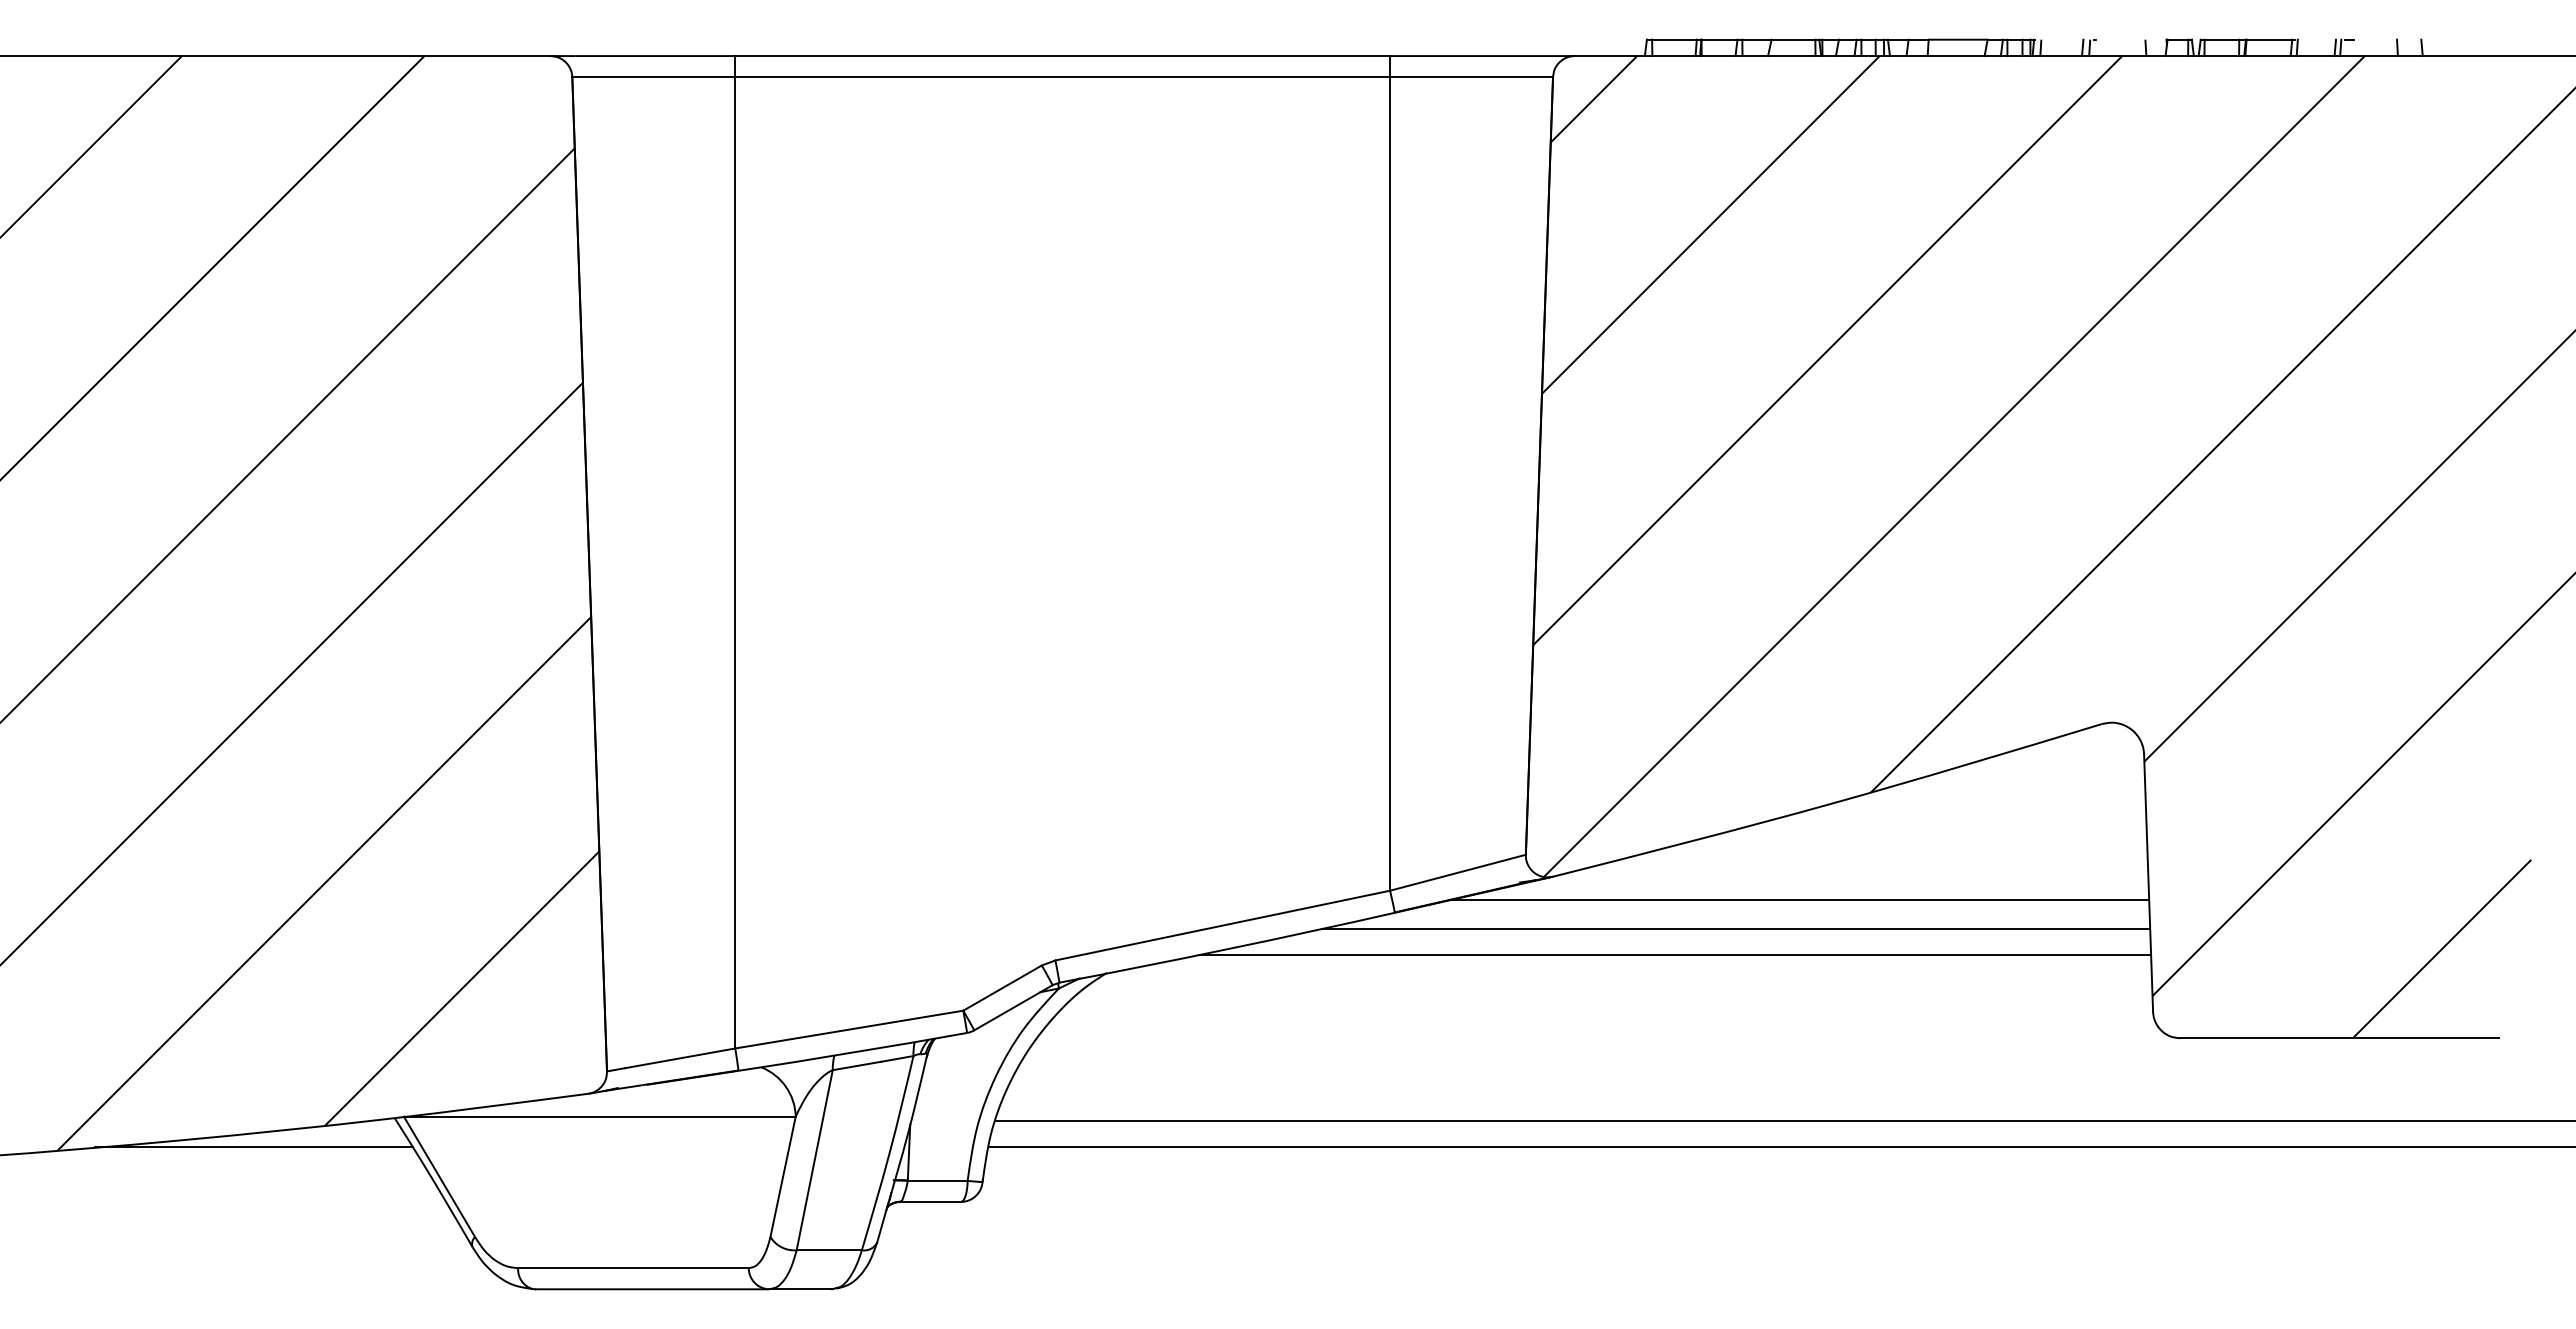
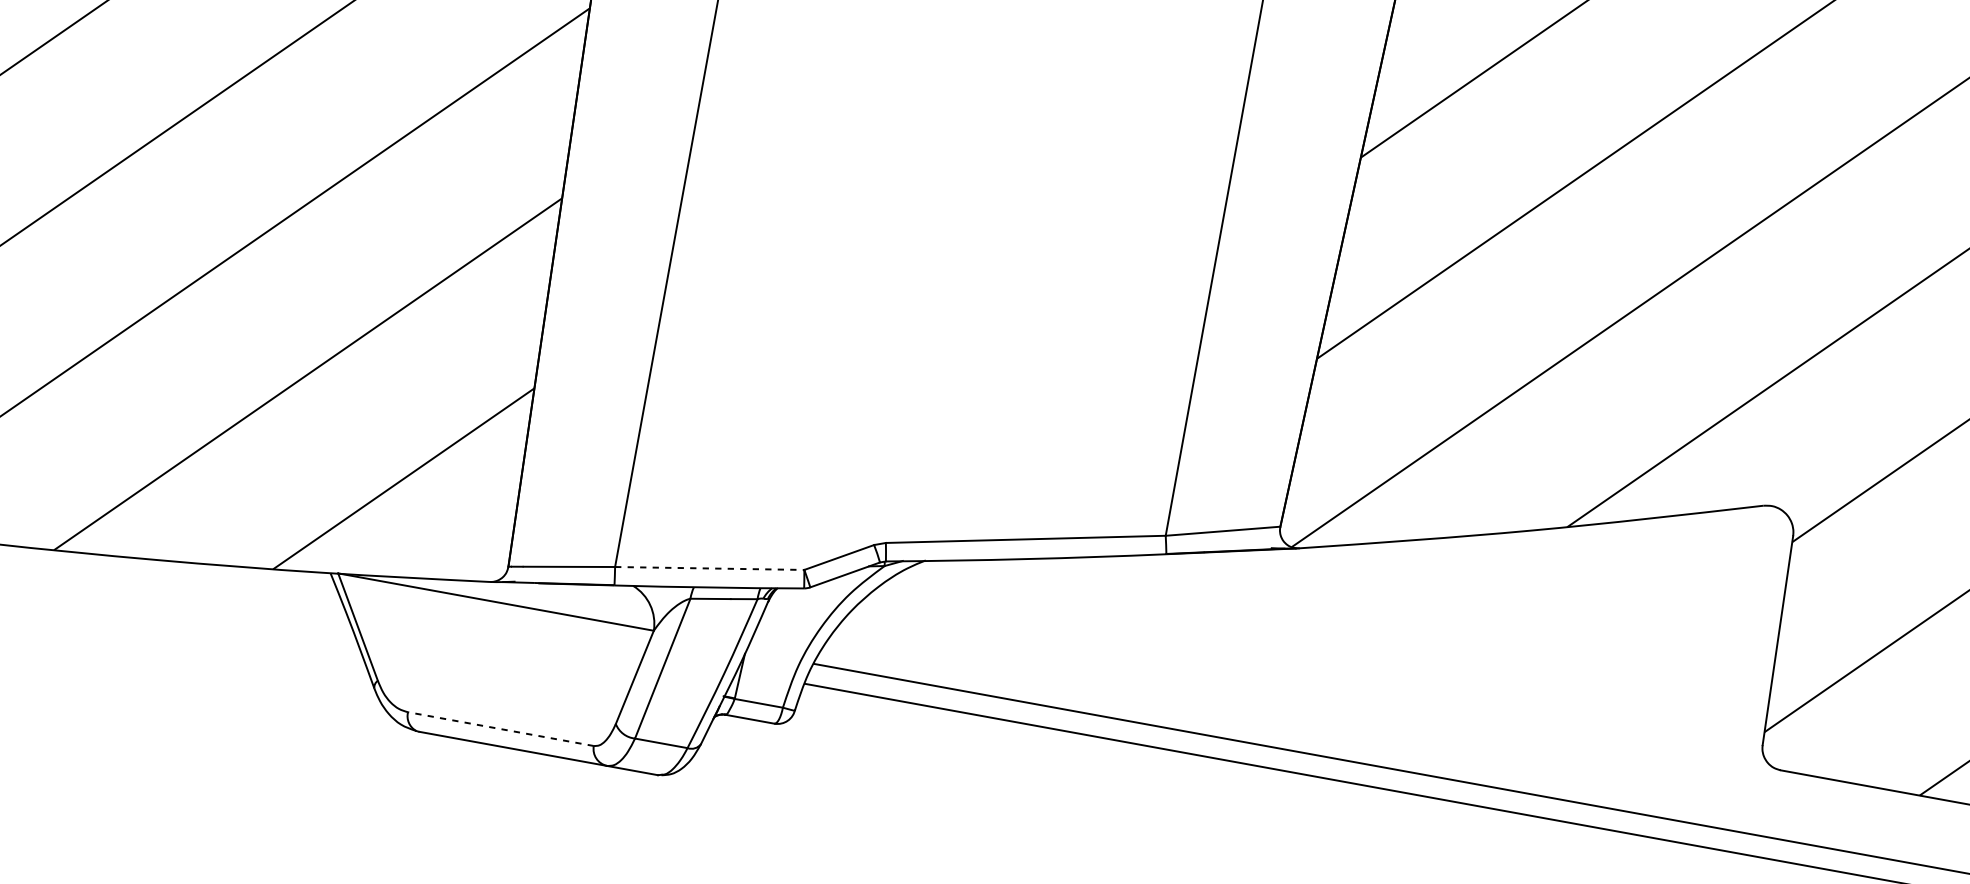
line: (1799, 900) -> (1494, 603), removed
line: (1735, 929) -> (1438, 617), removed
line: (1675, 955) -> (1386, 629), removed
line: (849, 1029) -> (709, 568), solid -> dashed
line: (253, 1147) -> (212, 576), removed
line: (632, 1268) -> (500, 729), solid -> dashed

